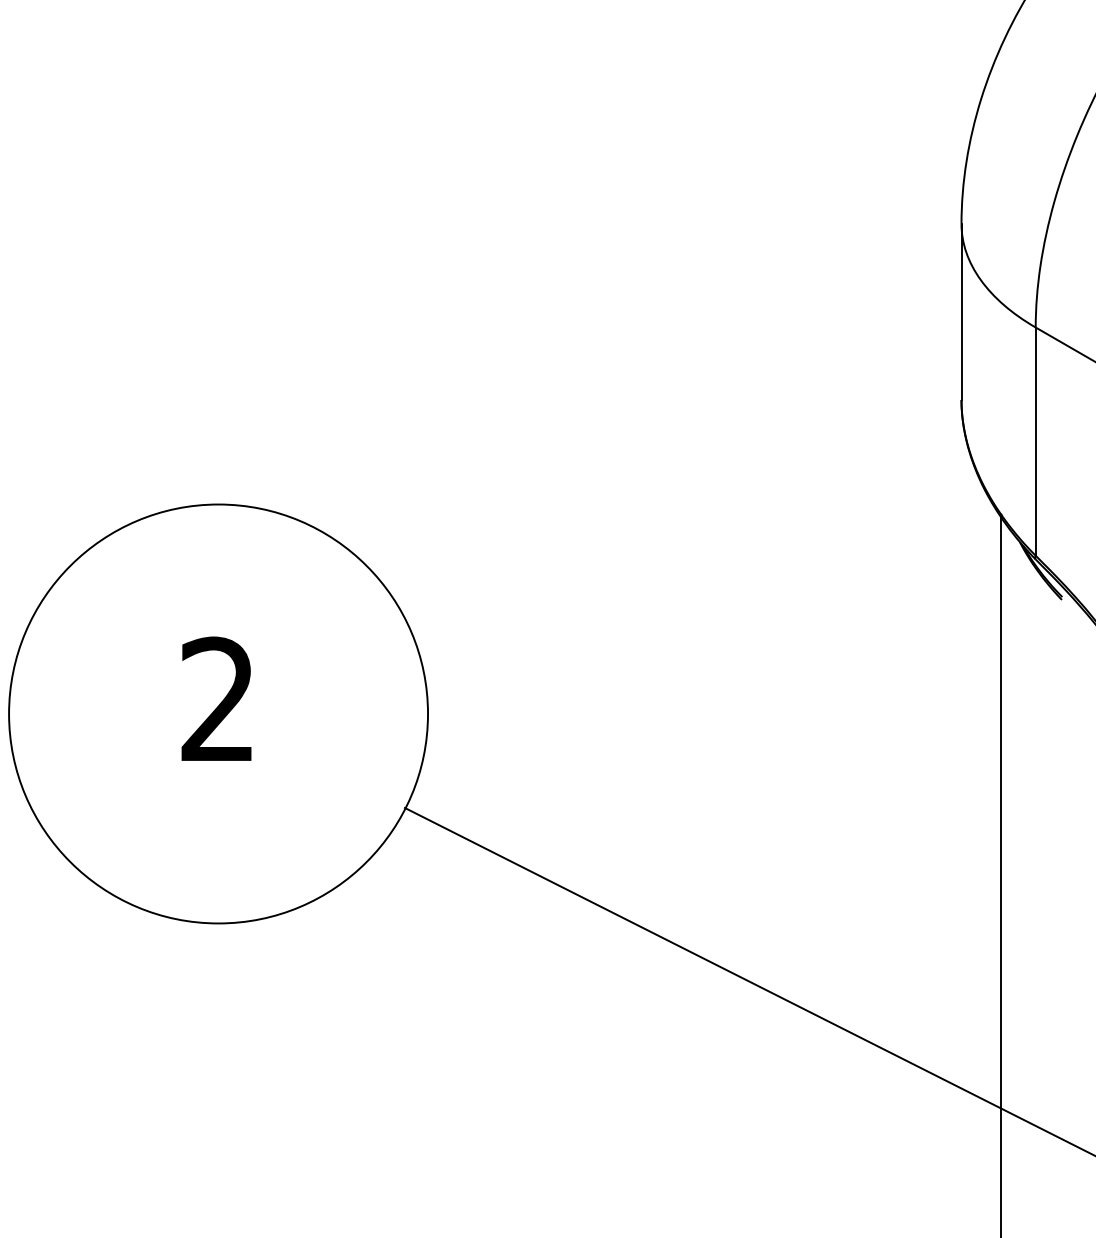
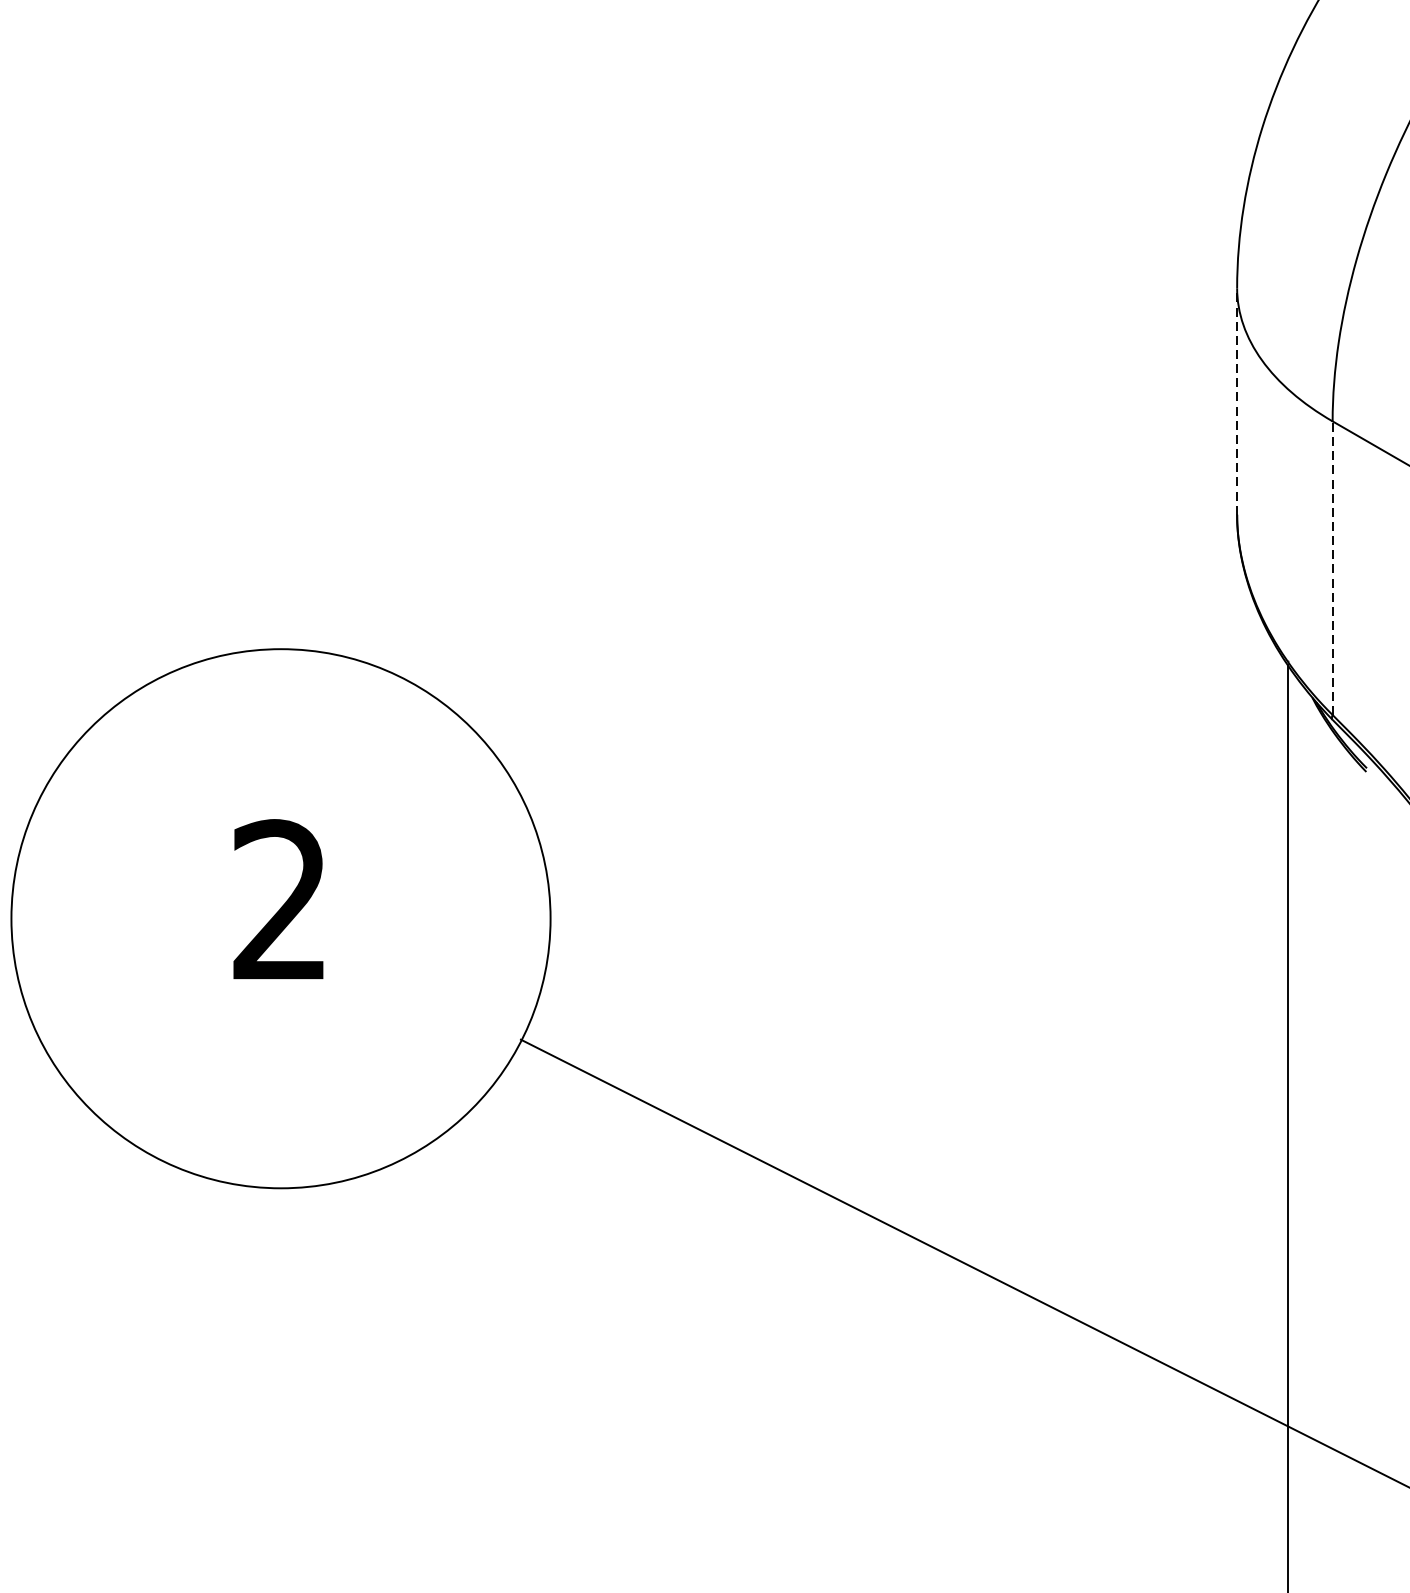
line: (961, 312) -> (1237, 402), solid -> dashed
line: (1035, 441) -> (1332, 568), solid -> dashed

